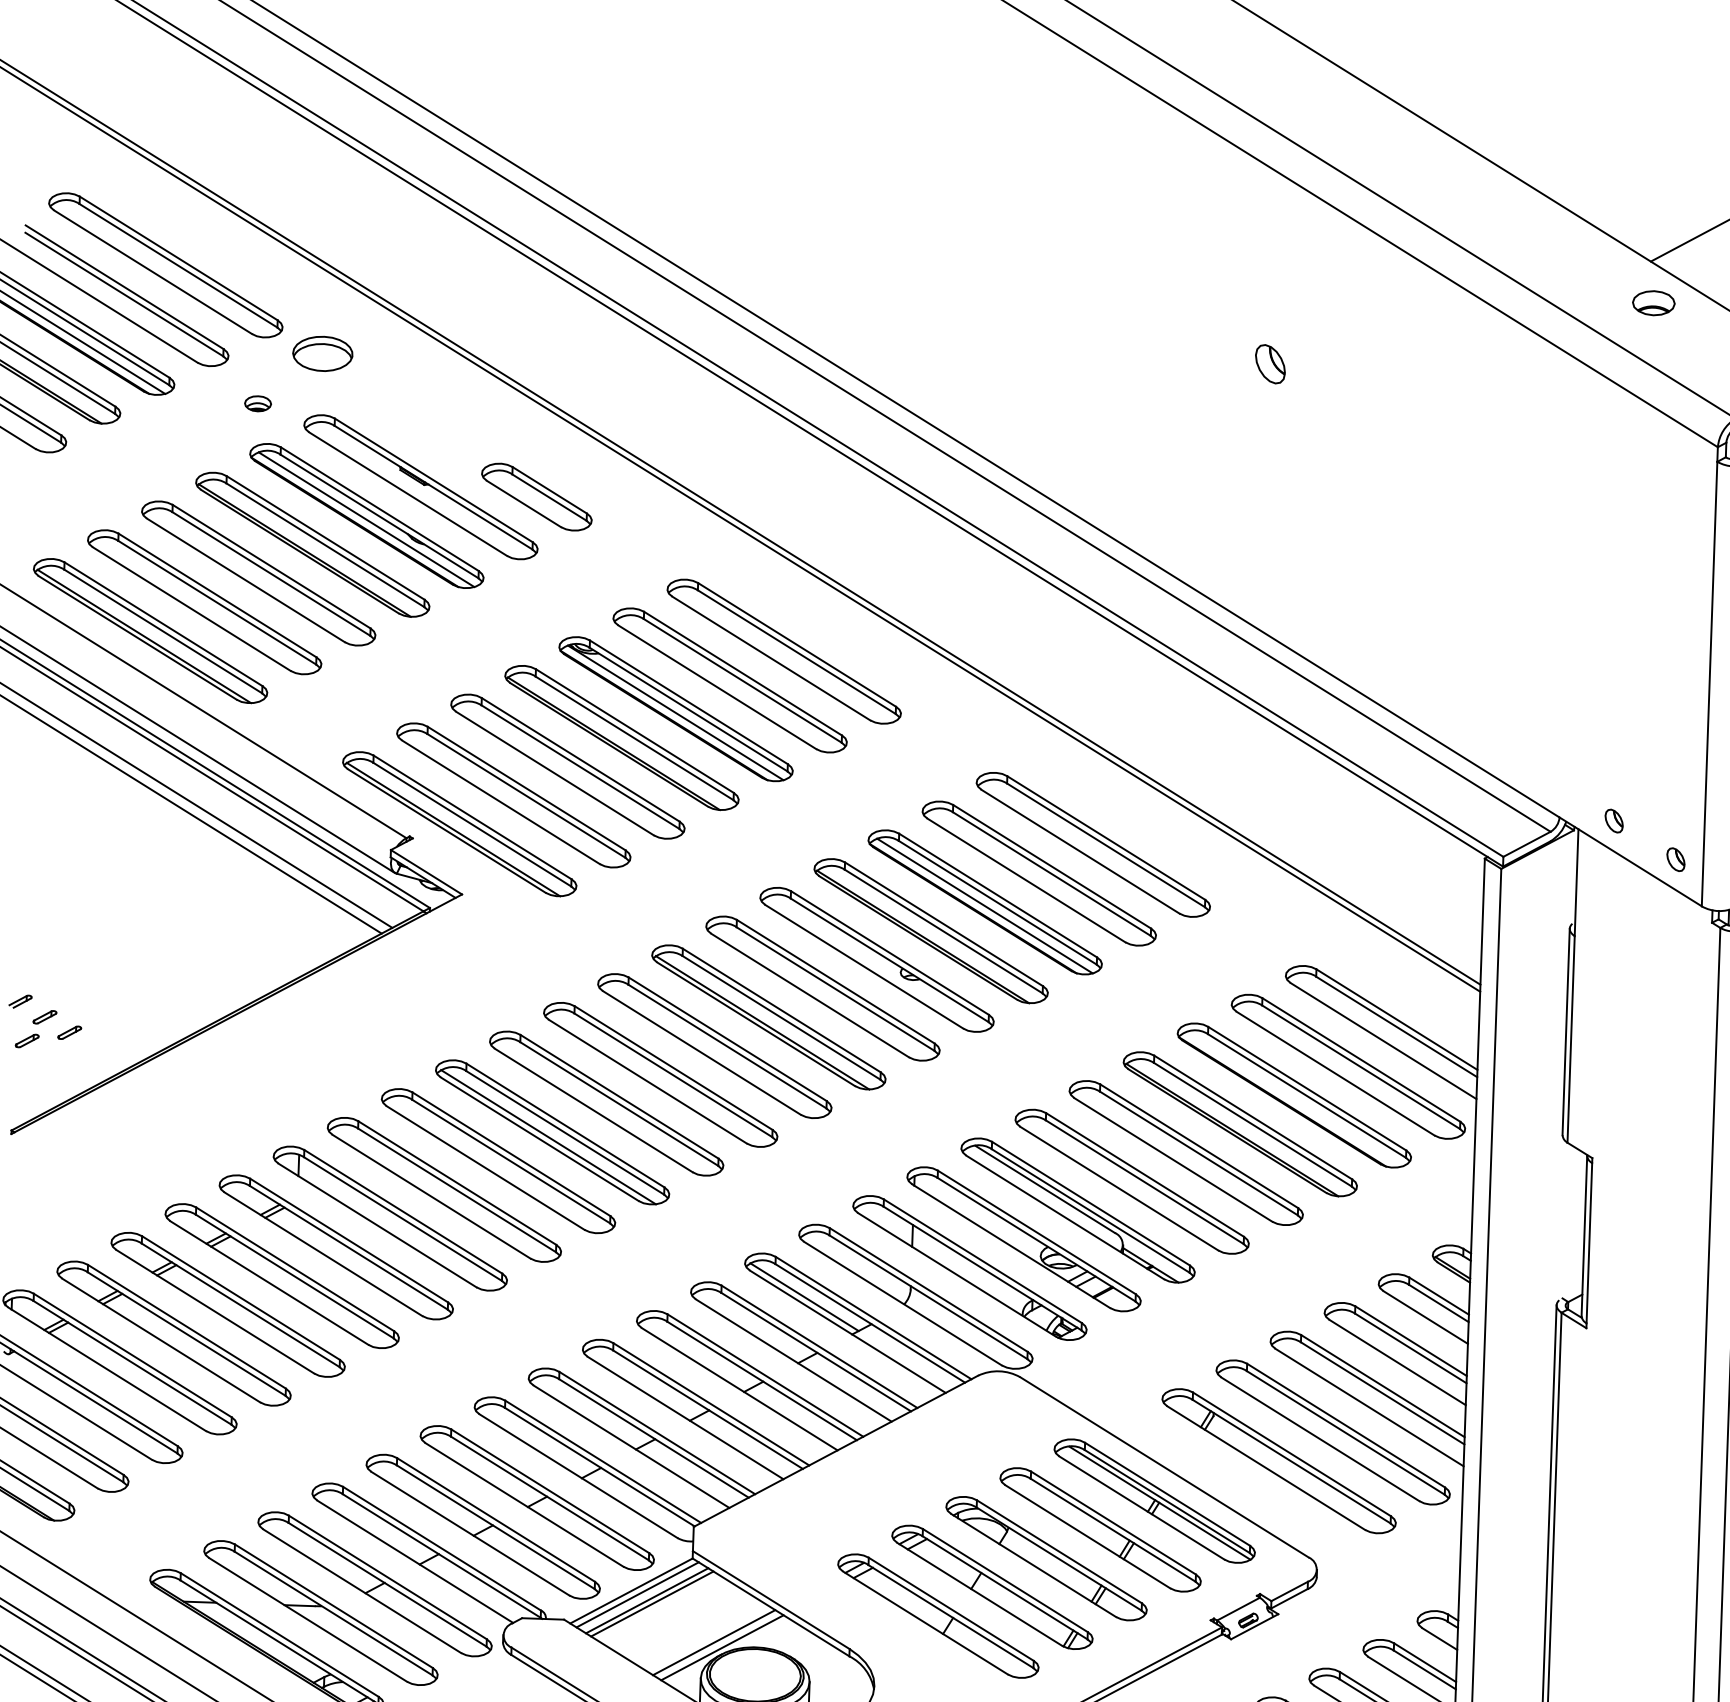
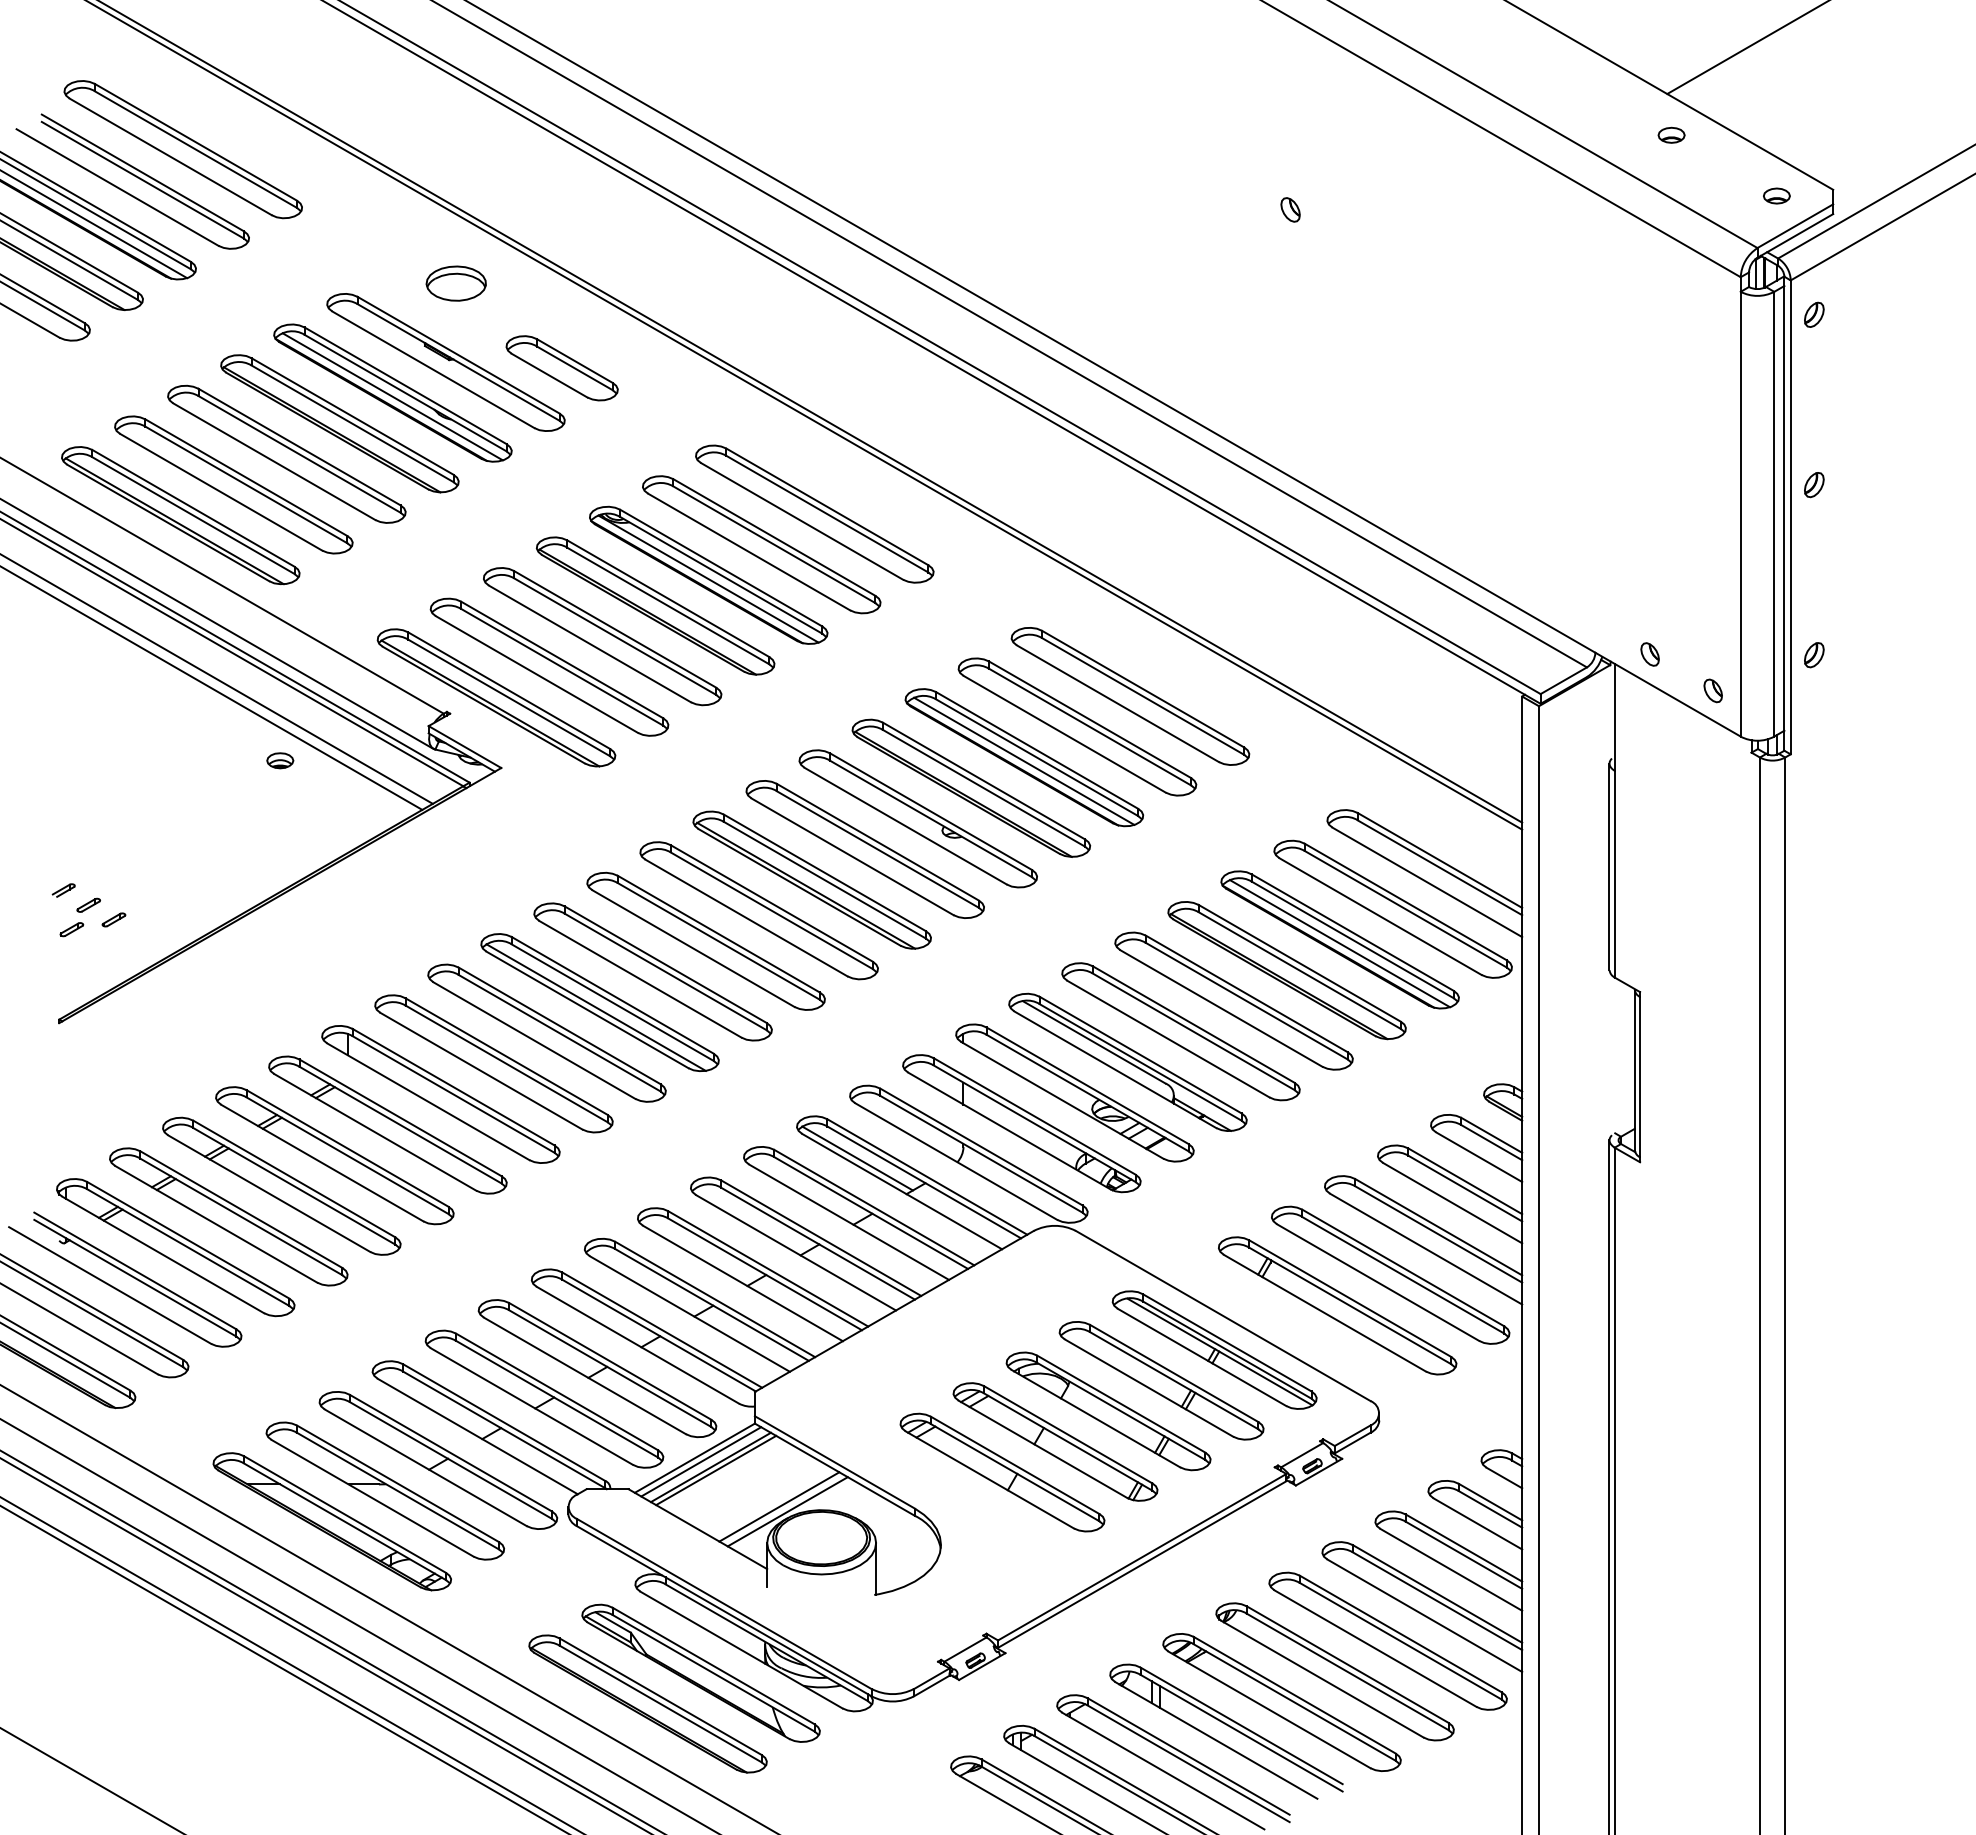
part: (1653, 302) -> (1671, 134), size x0.62
part: (322, 353) -> (455, 283), moved
part: (1270, 363) -> (1290, 209), size x0.62
part: (258, 403) -> (280, 760), moved
line: (1293, 1099) -> (1339, 943), added

